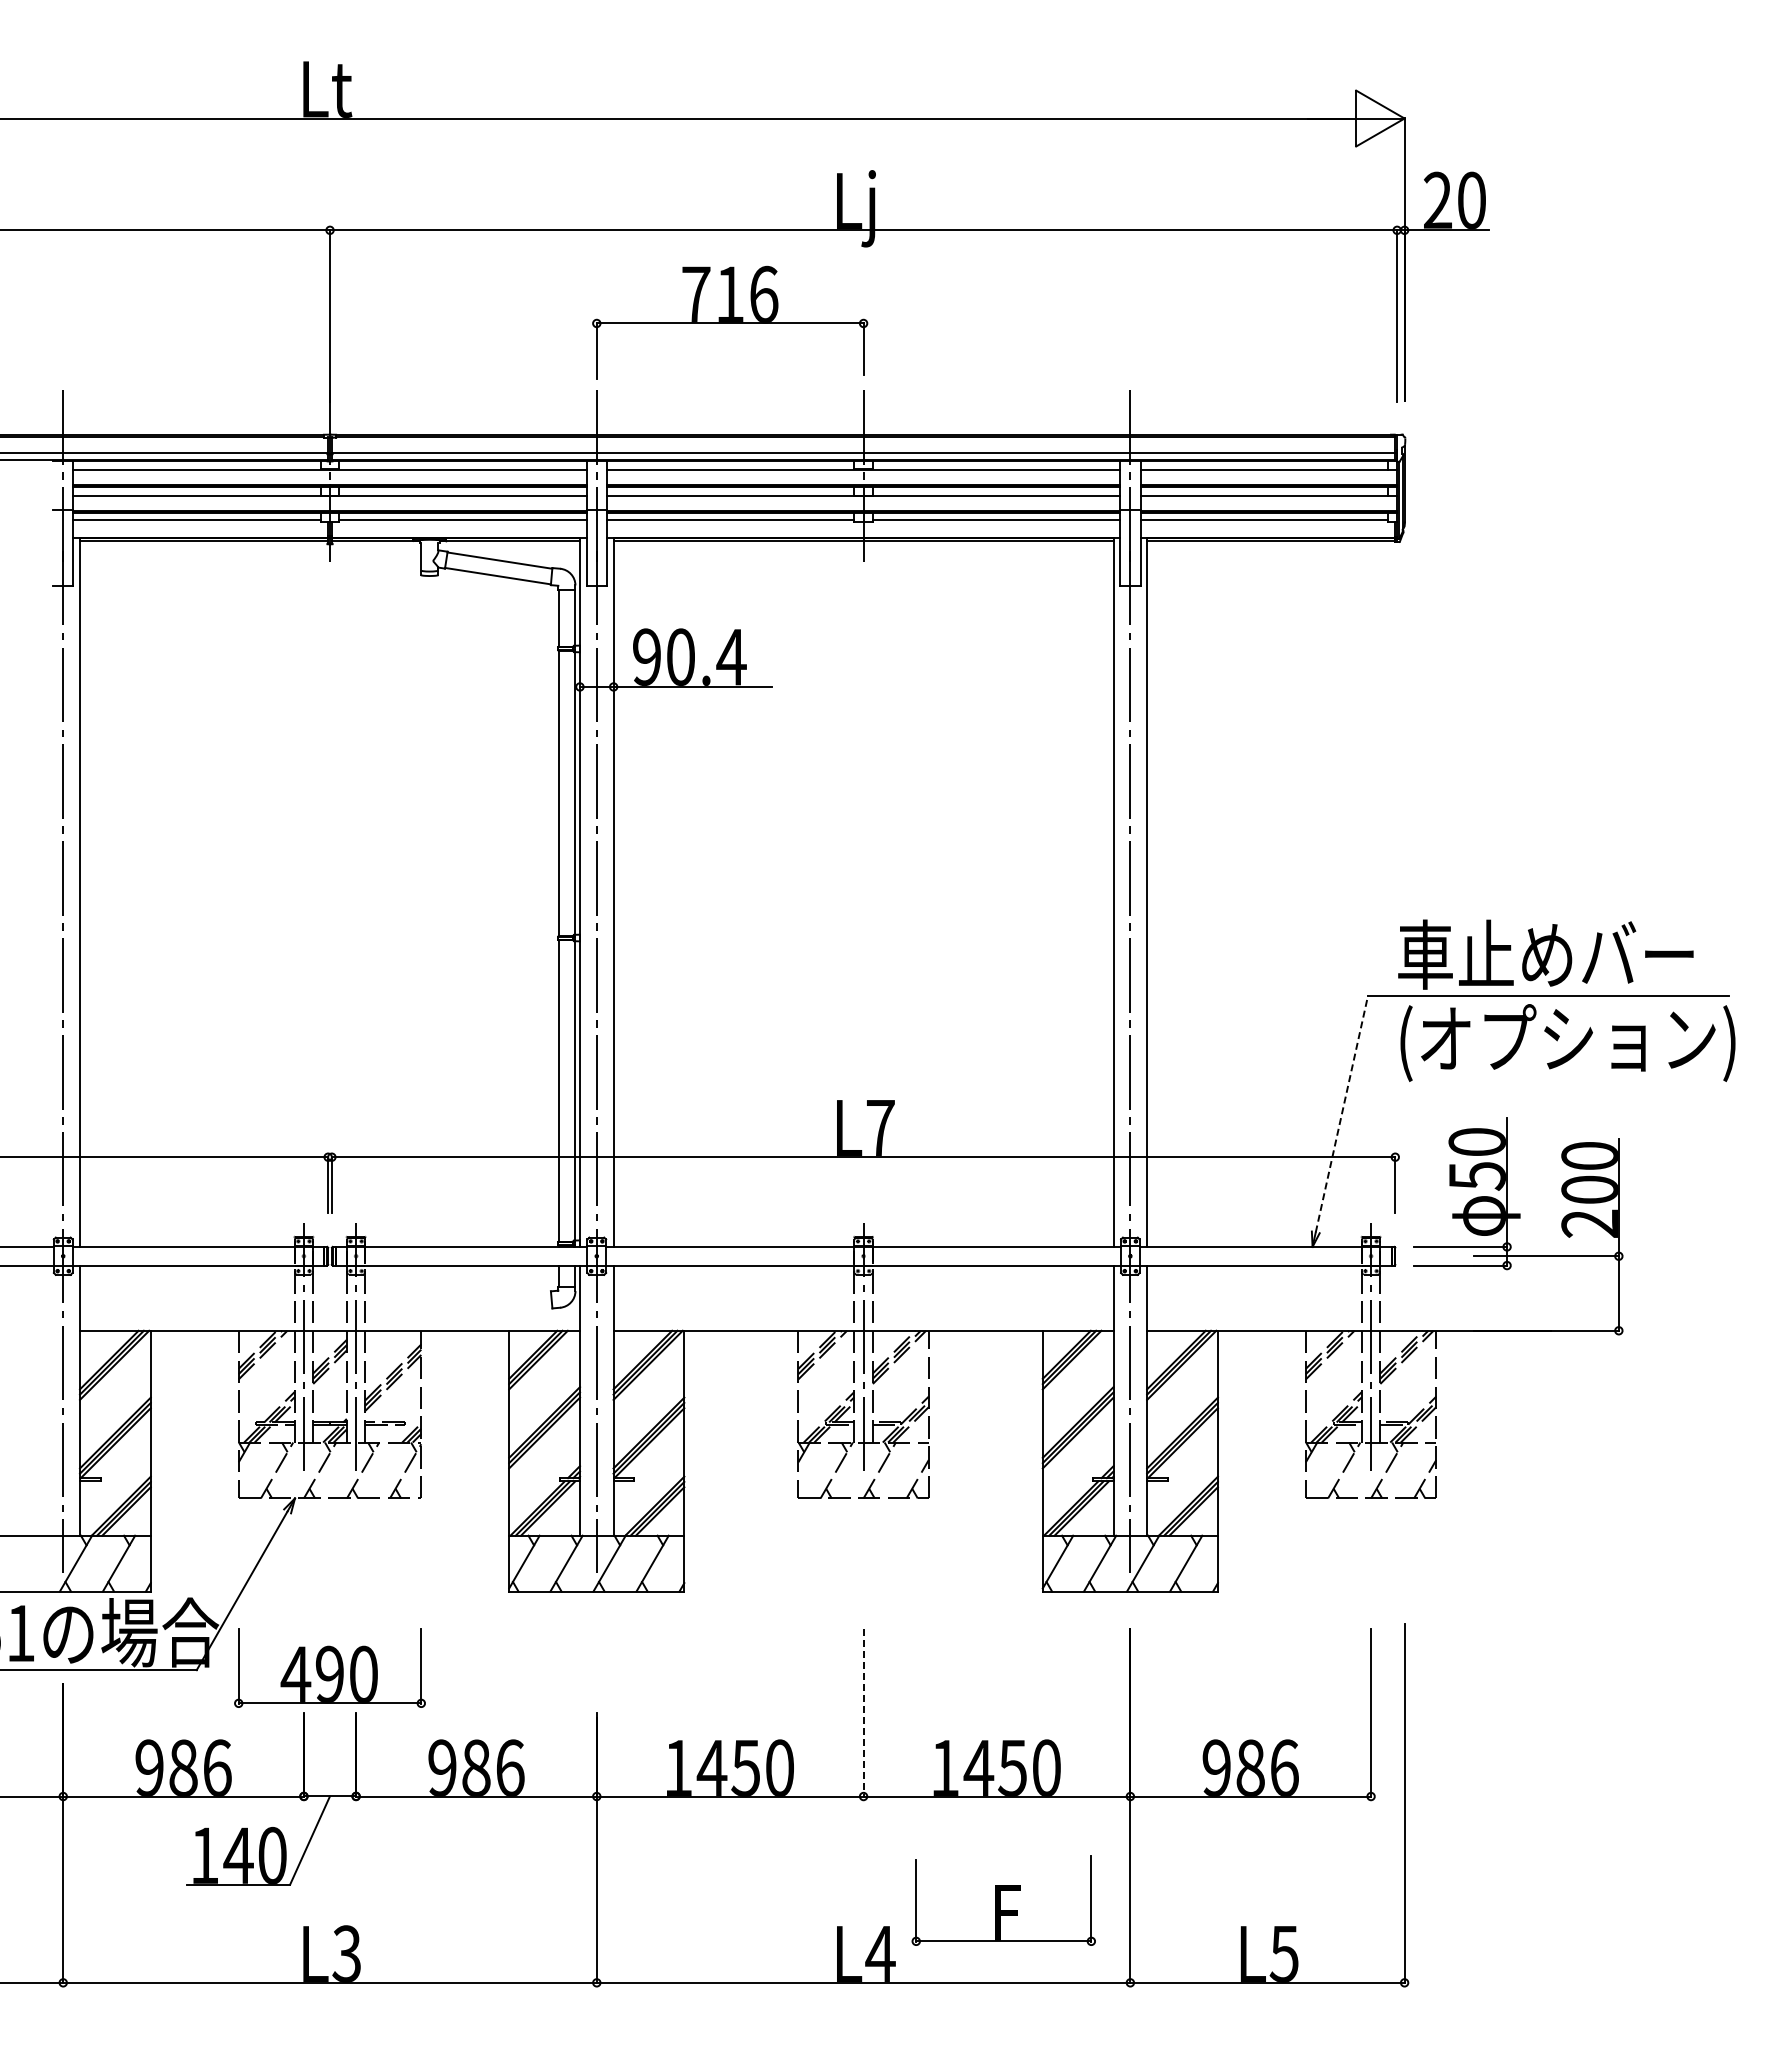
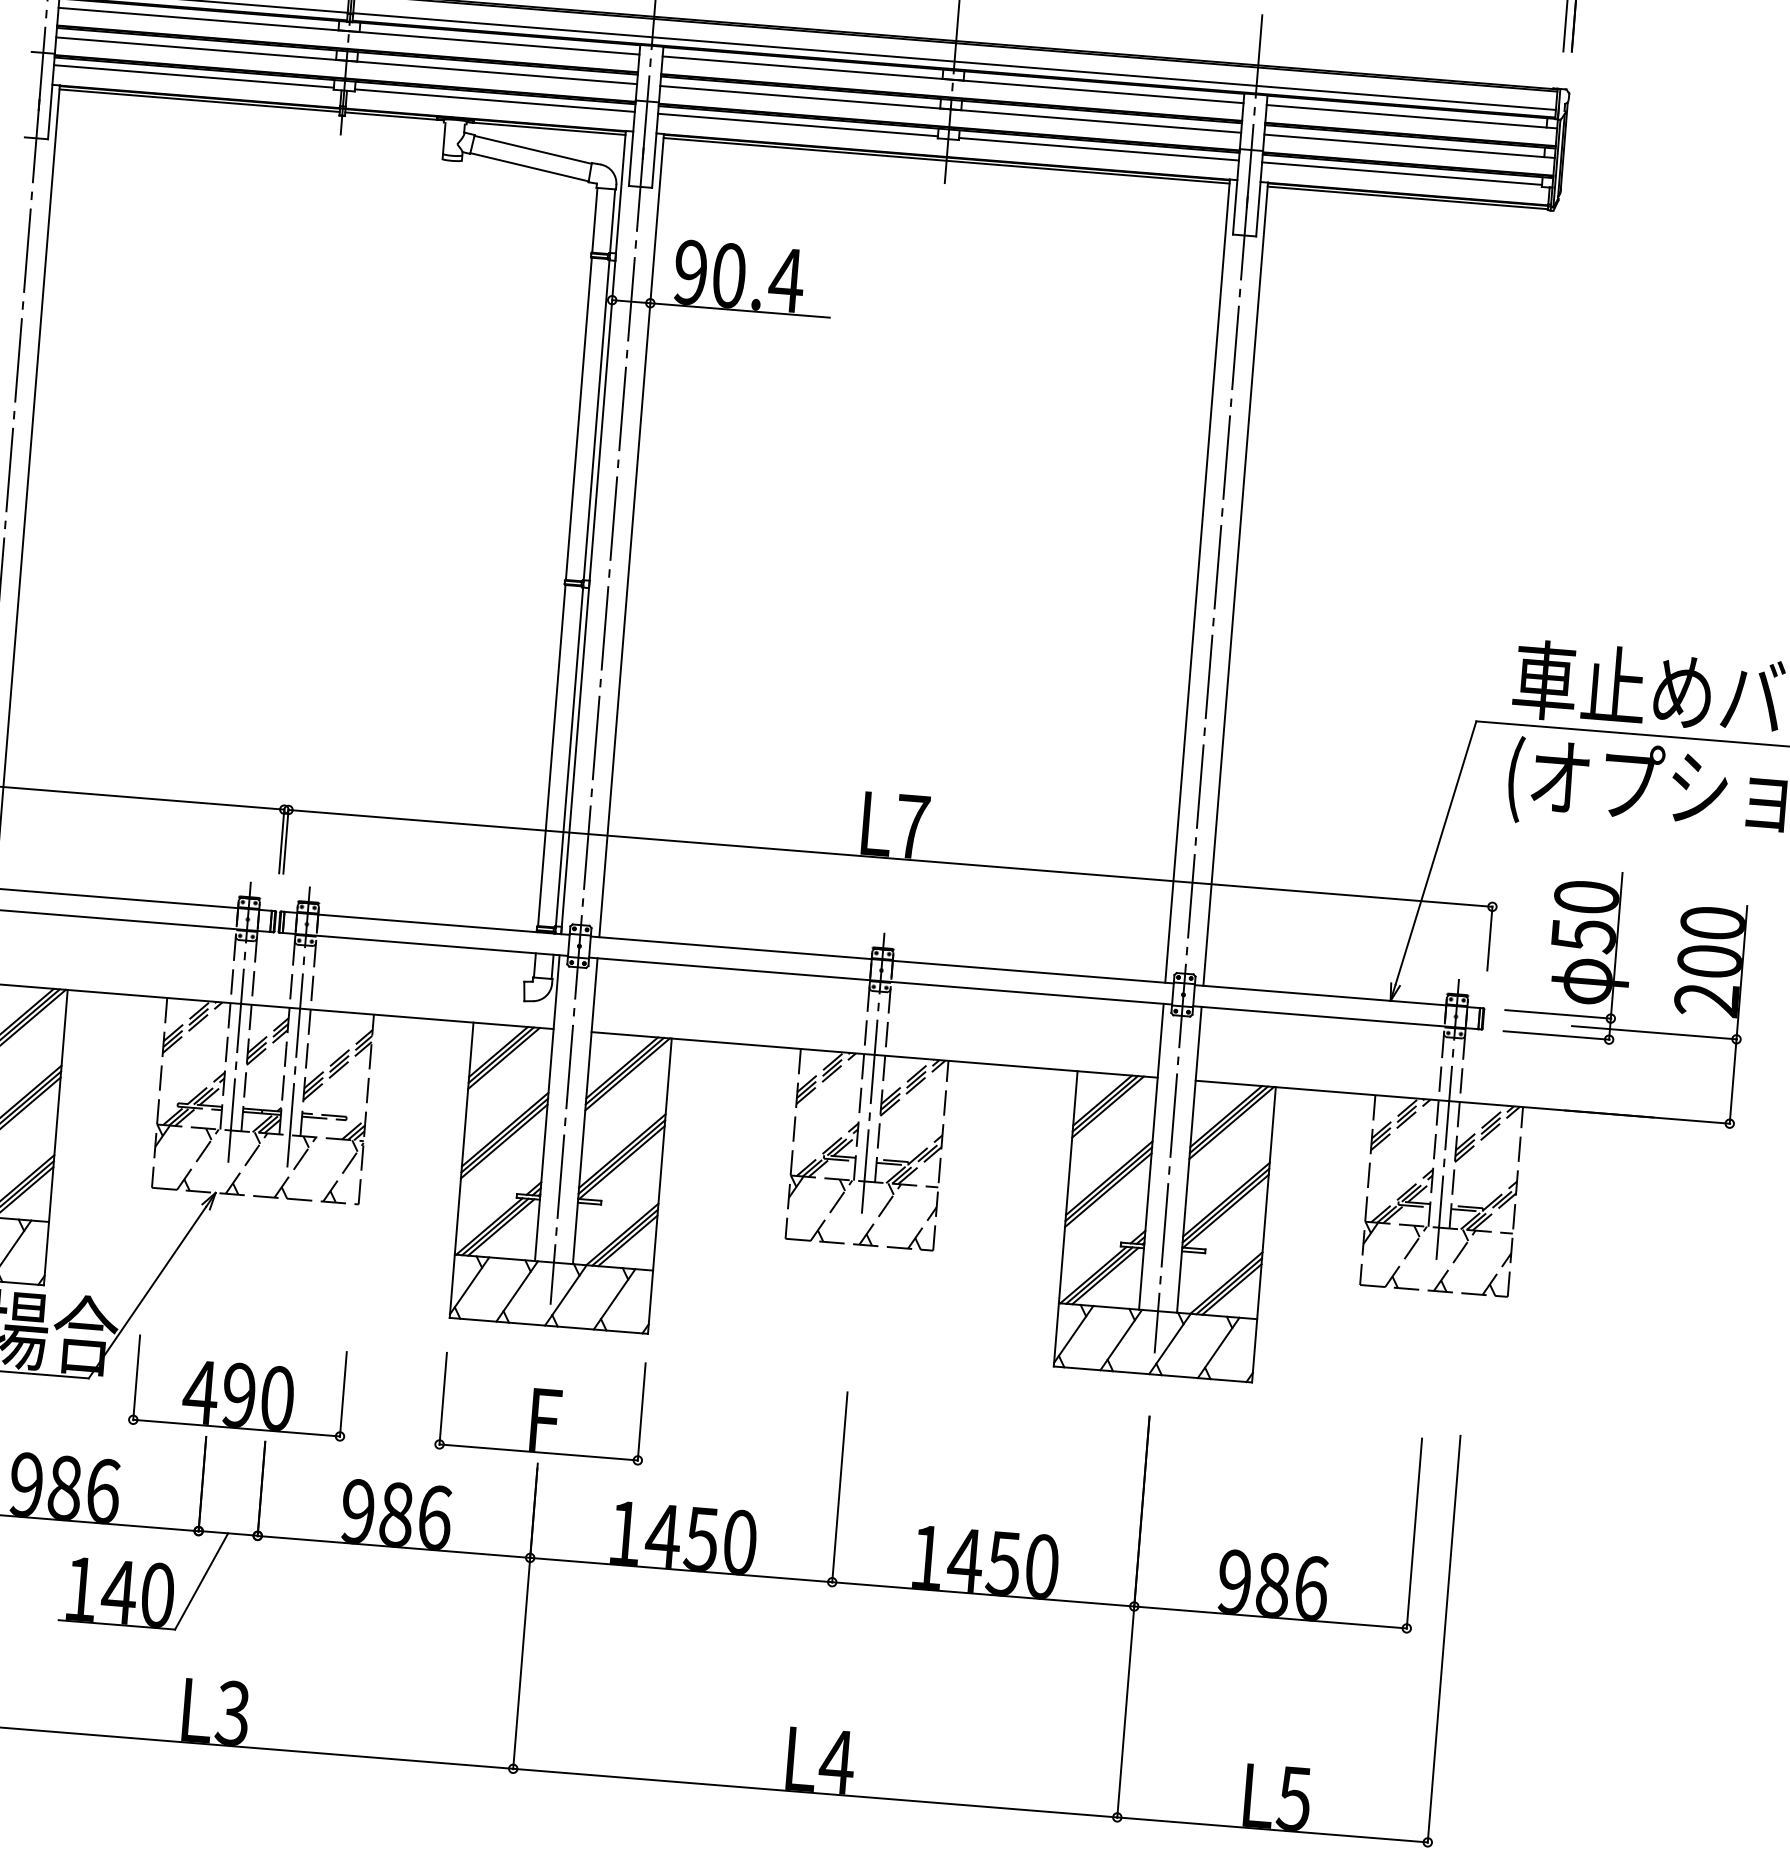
line: (1342, 1113) -> (1436, 852), dashed -> solid
line: (863, 1713) -> (839, 1488), dashed -> solid
part: (1003, 1900) -> (542, 1406), moved

